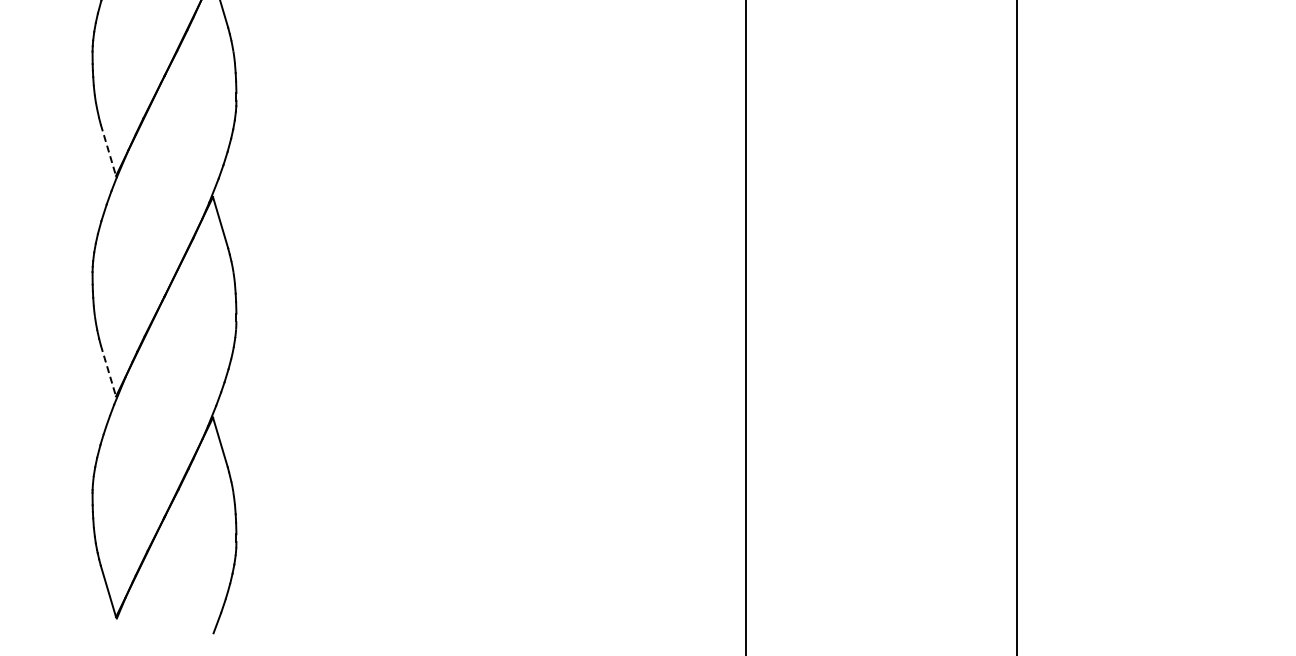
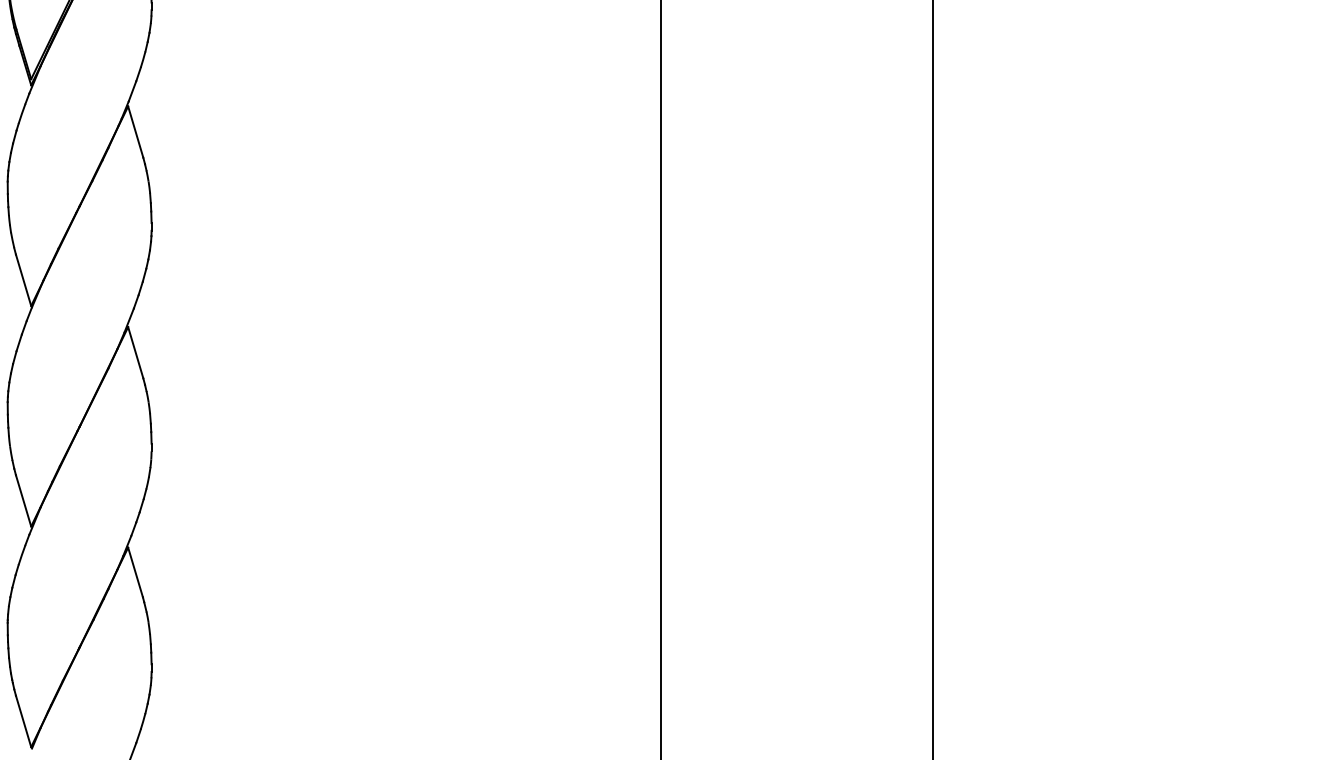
line: (108, 150) -> (23, 280), dashed -> solid
line: (108, 370) -> (23, 500), dashed -> solid

